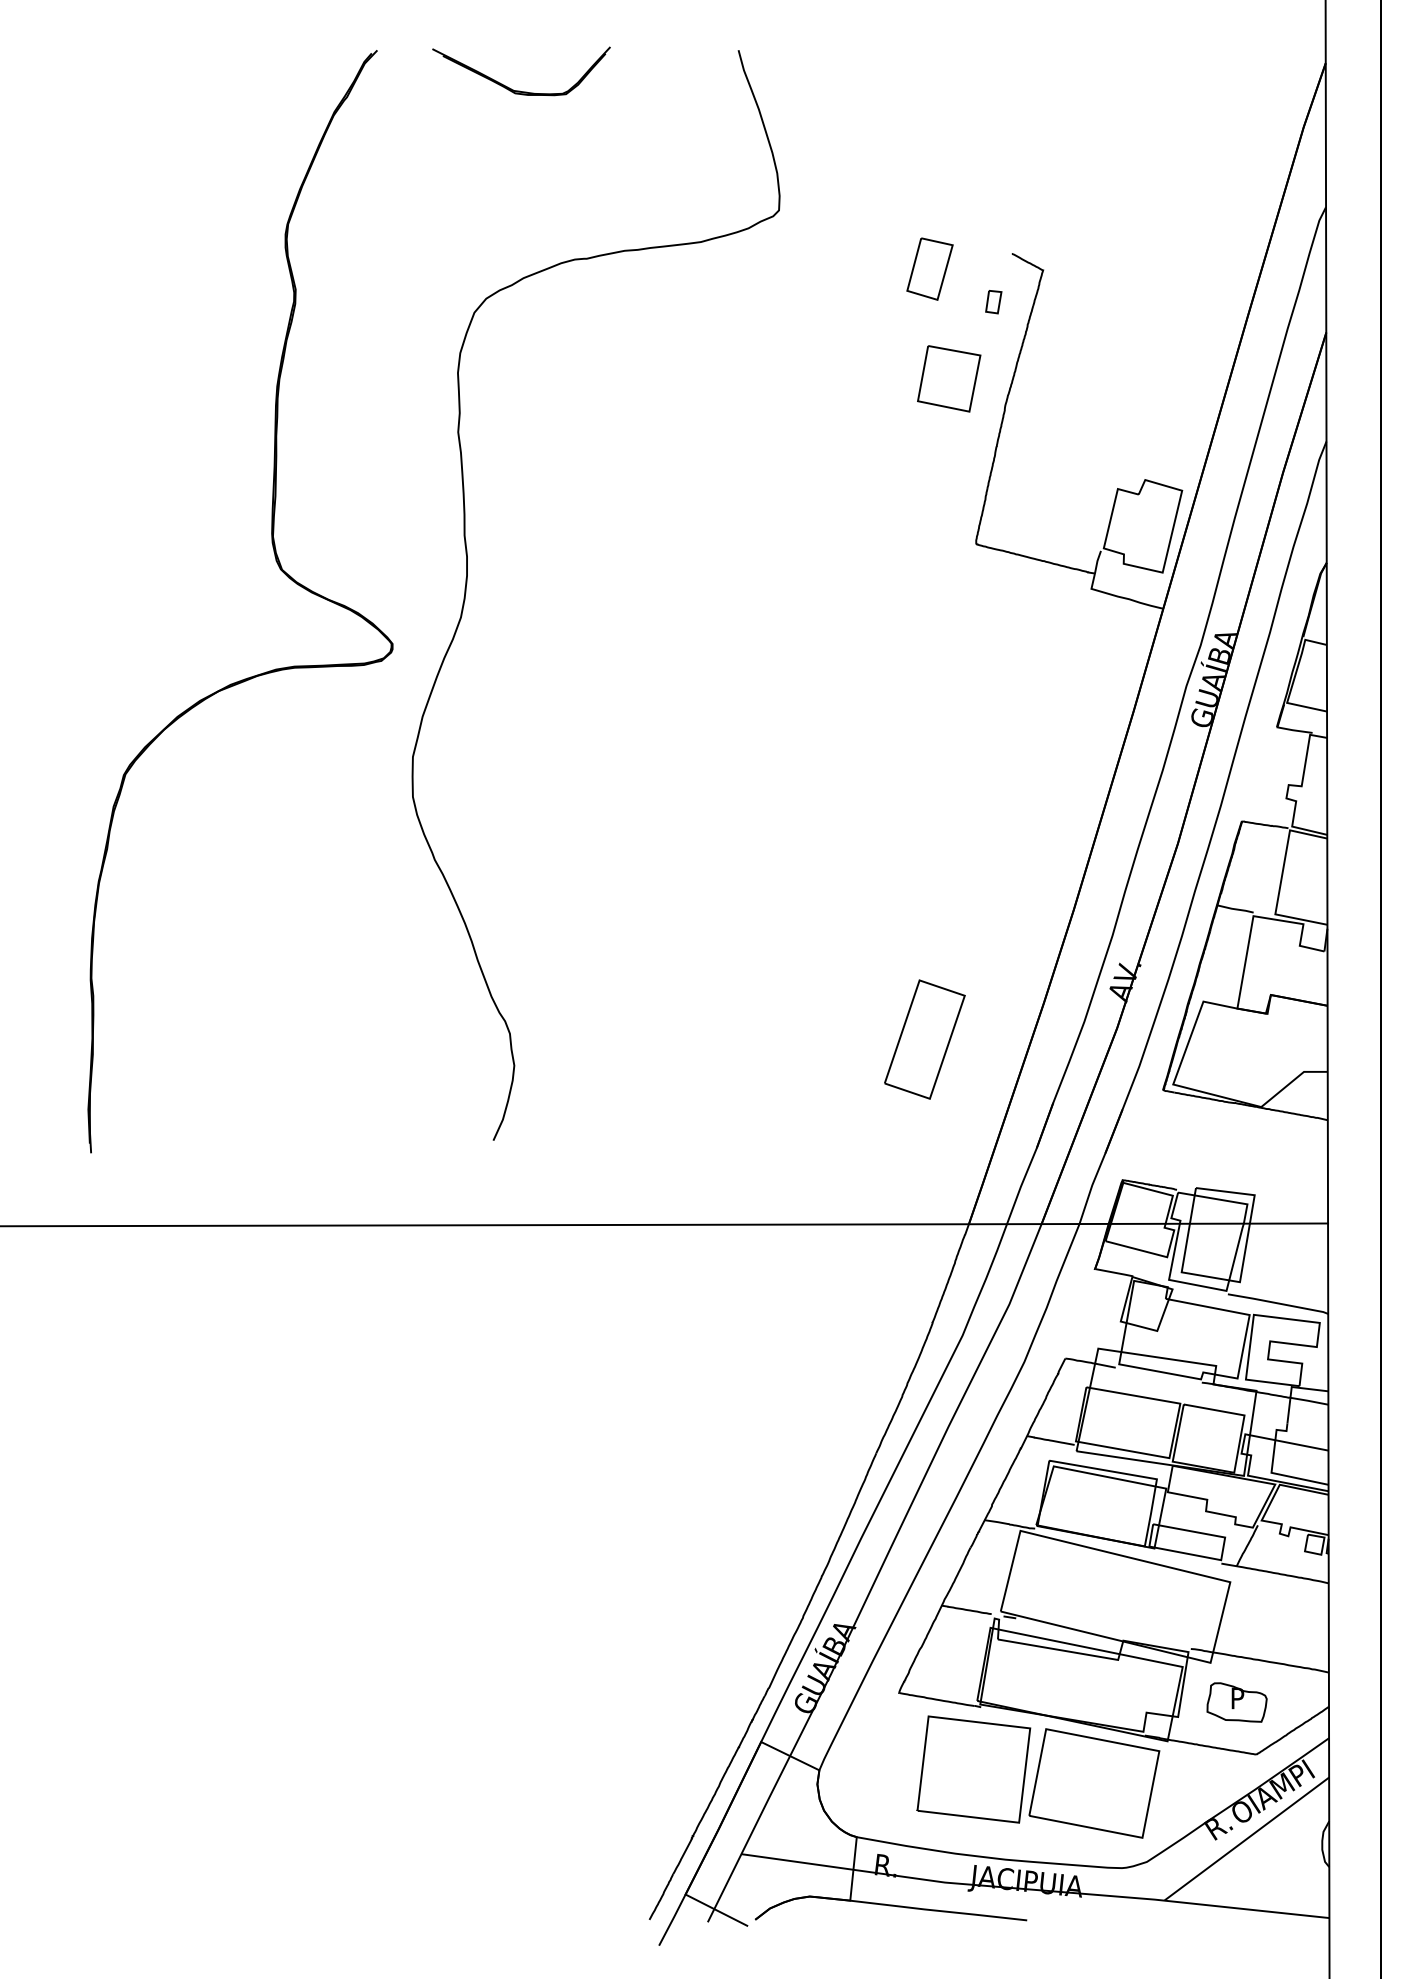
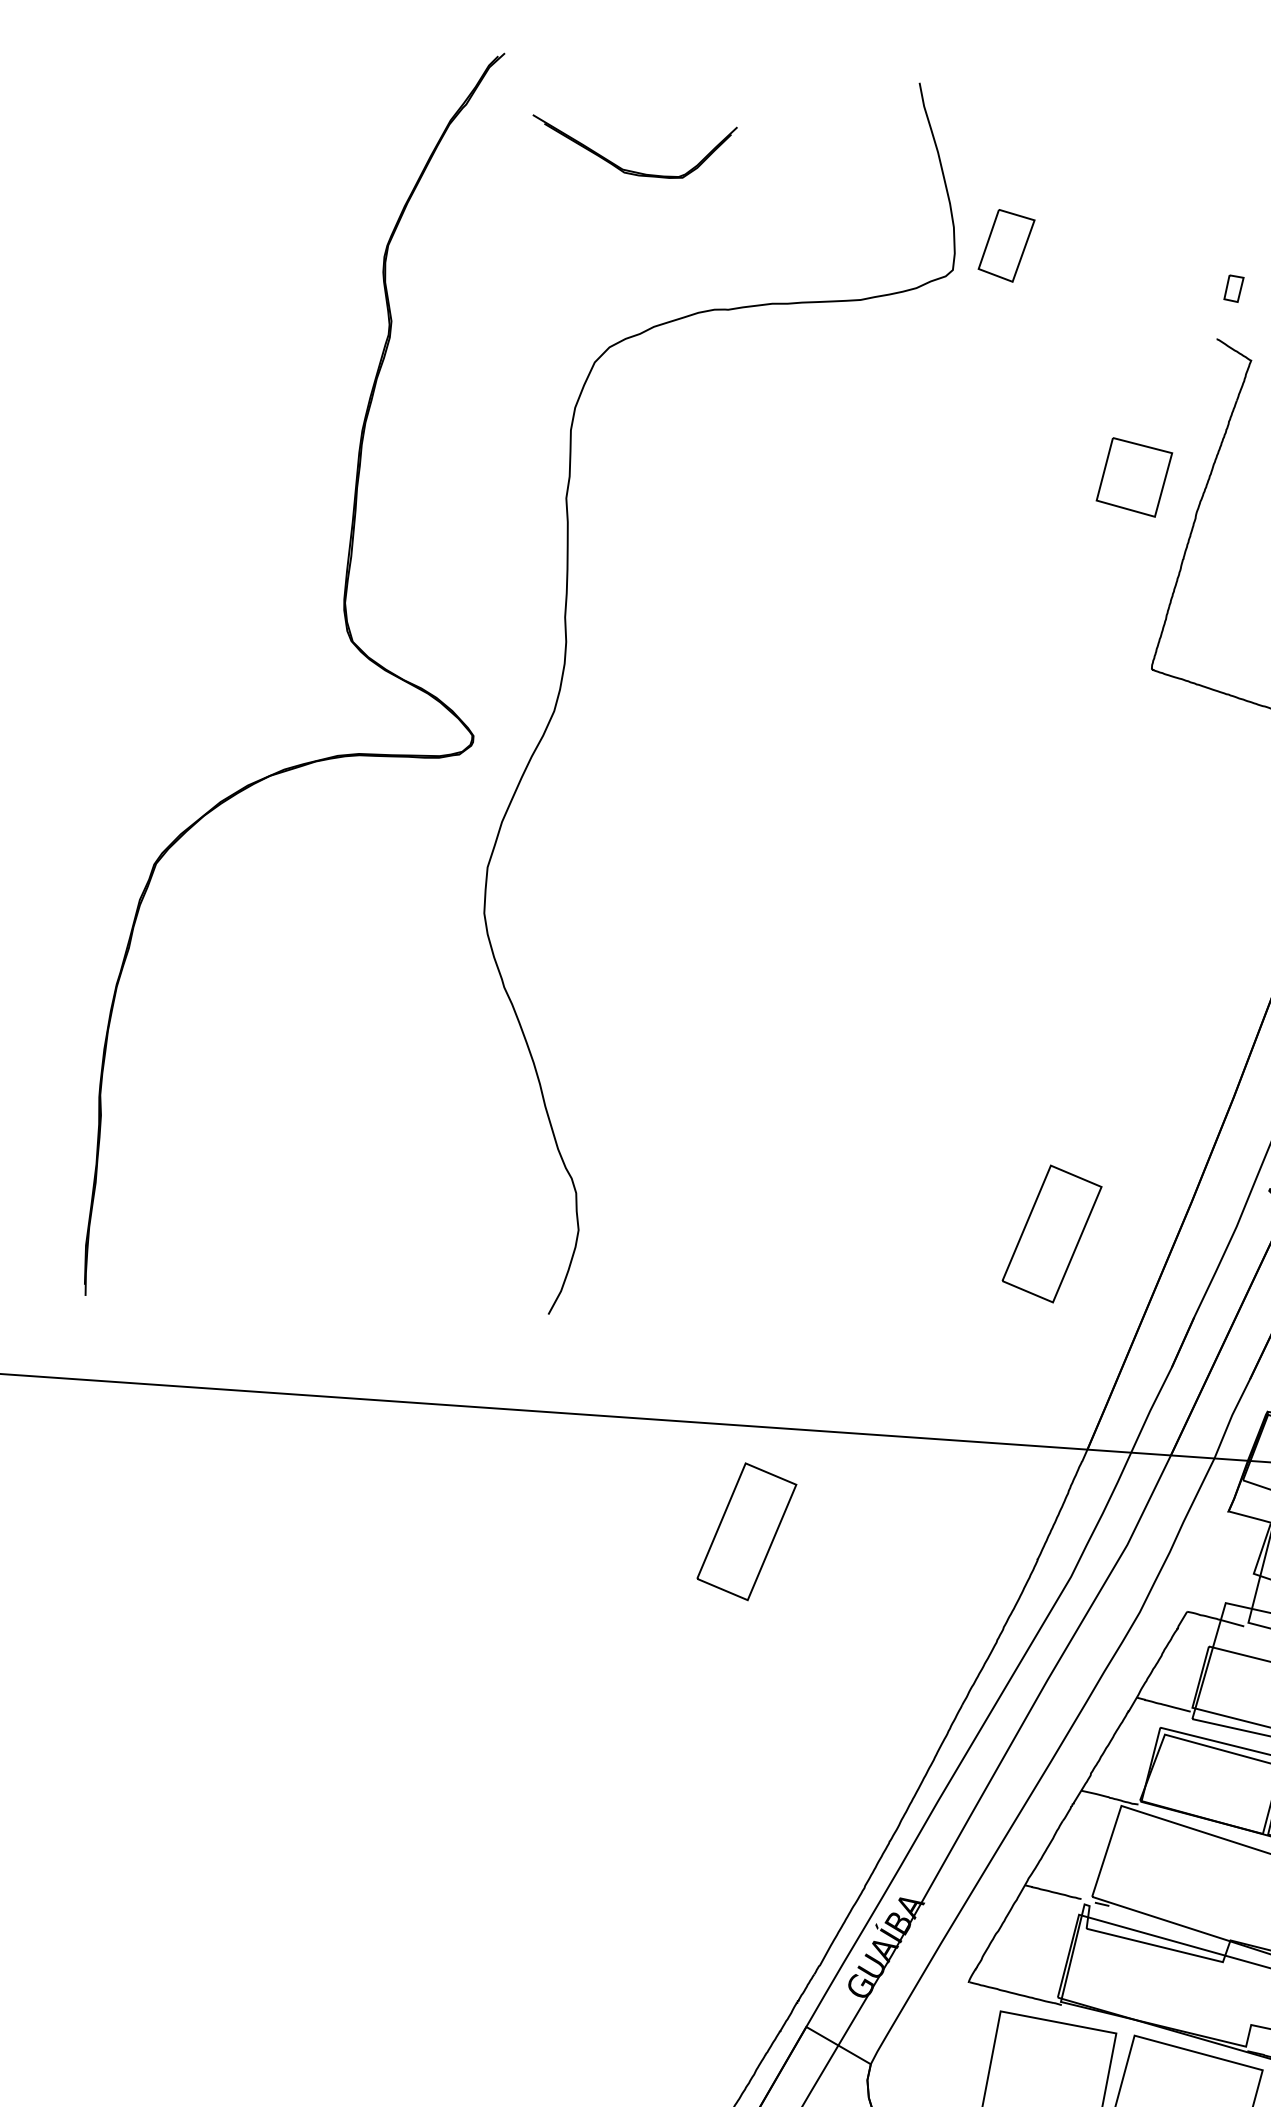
part: (520, 90) -> (630, 169), moved
part: (929, 268) -> (1005, 245), moved
part: (993, 302) -> (1233, 289), moved
part: (678, 1316) -> (746, 1531), added

